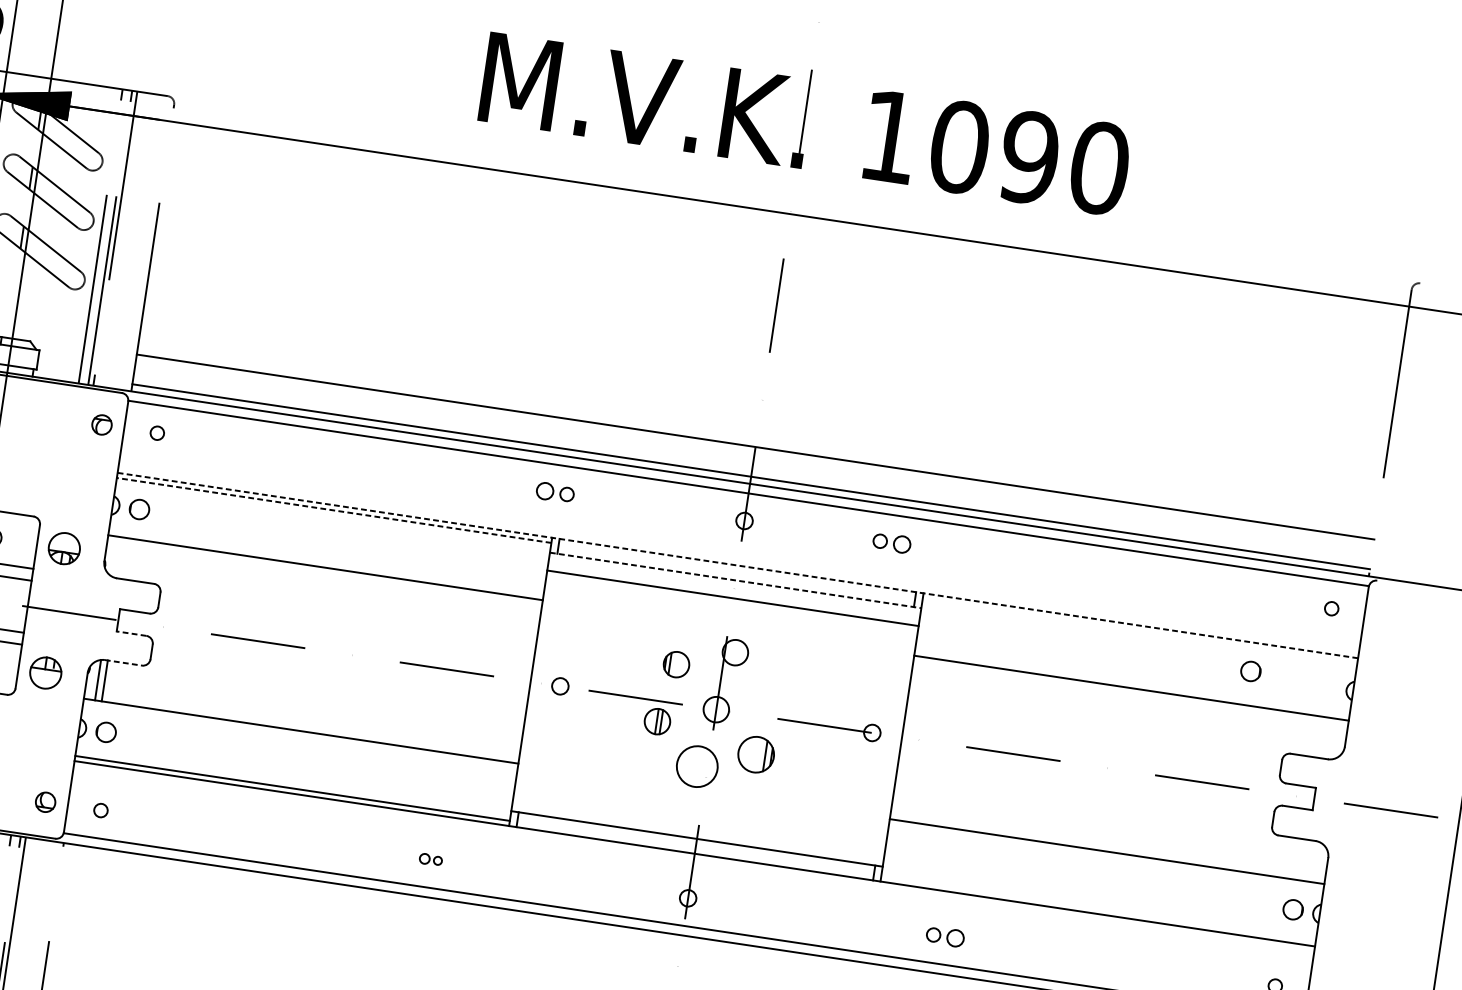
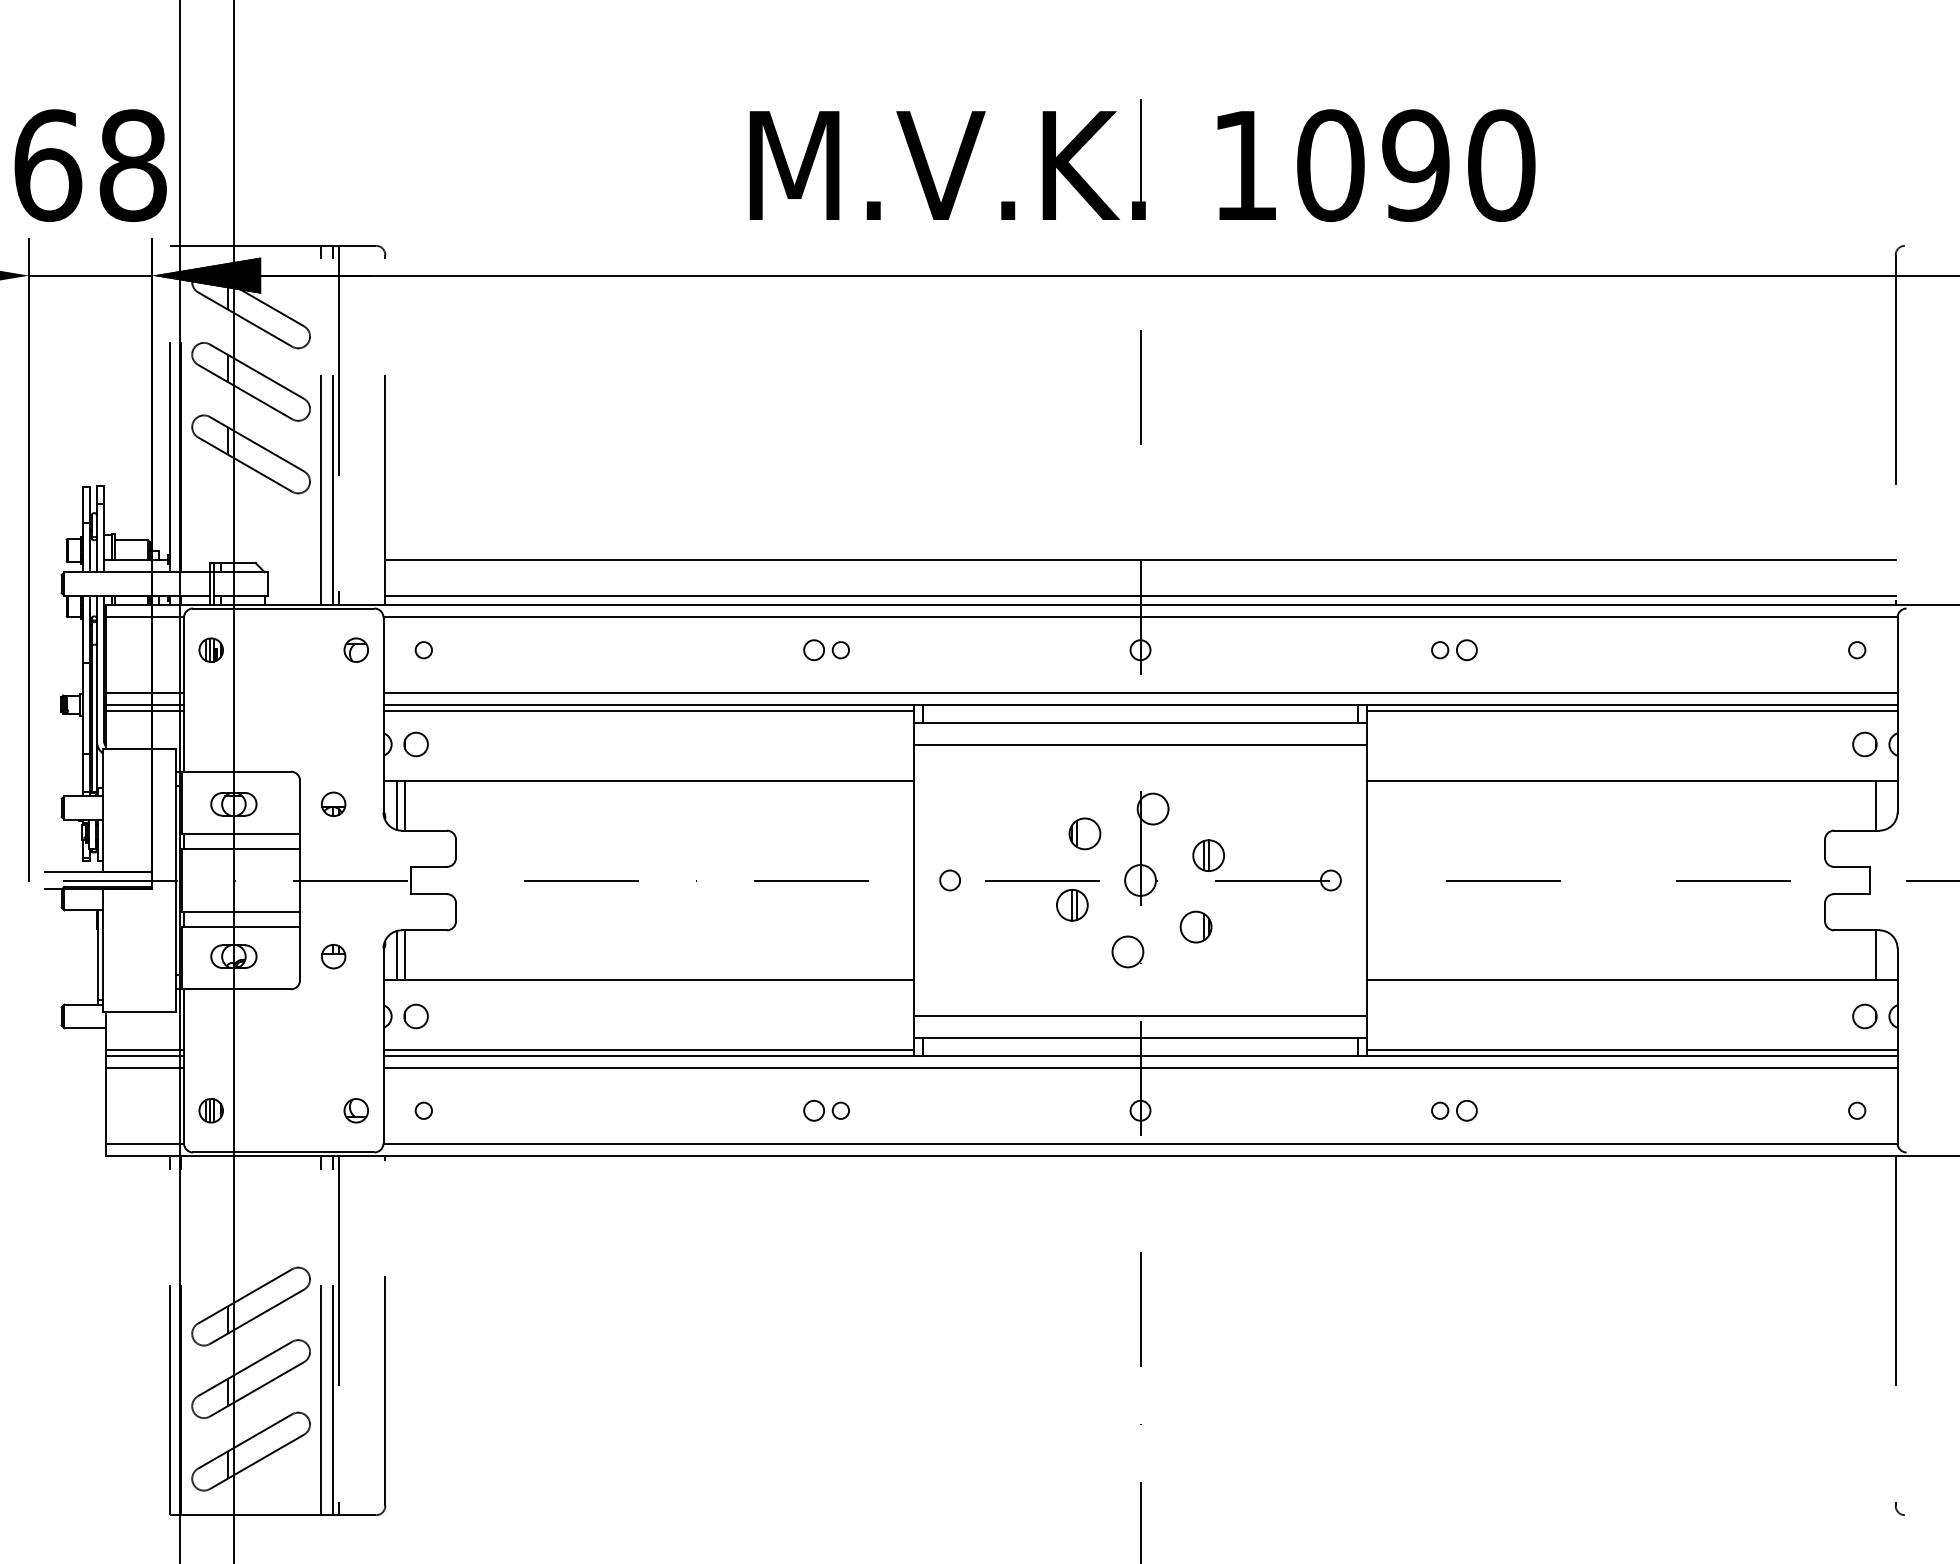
part: (555, 492) -> (826, 650), moved
line: (334, 510) -> (648, 710), dashed -> solid
part: (891, 543) -> (1454, 650), moved
part: (64, 547) -> (333, 803), size x0.62
line: (739, 555) -> (1140, 692), added
line: (116, 557) -> (397, 805), added
line: (123, 558) -> (405, 805), added
line: (737, 565) -> (1140, 704), dashed -> solid
line: (735, 580) -> (1140, 722), dashed -> solid
line: (1140, 630) -> (1632, 710), added
line: (131, 633) -> (428, 894), dashed -> solid
line: (123, 662) -> (424, 930), dashed -> solid
part: (1250, 671) -> (1864, 744), moved
part: (45, 673) -> (333, 956), size x0.62
part: (775, 697) -> (1208, 855), added
line: (1327, 738) -> (1875, 805), added
part: (755, 754) -> (1195, 926), size x0.71
circle: (696, 766) -> (1127, 951), size x0.62
line: (699, 821) -> (1140, 1016), added
part: (430, 859) -> (826, 1110), size x1.67
line: (1309, 861) -> (1875, 955), added
line: (693, 863) -> (1140, 1068), added
line: (1098, 909) -> (1632, 1050), added

